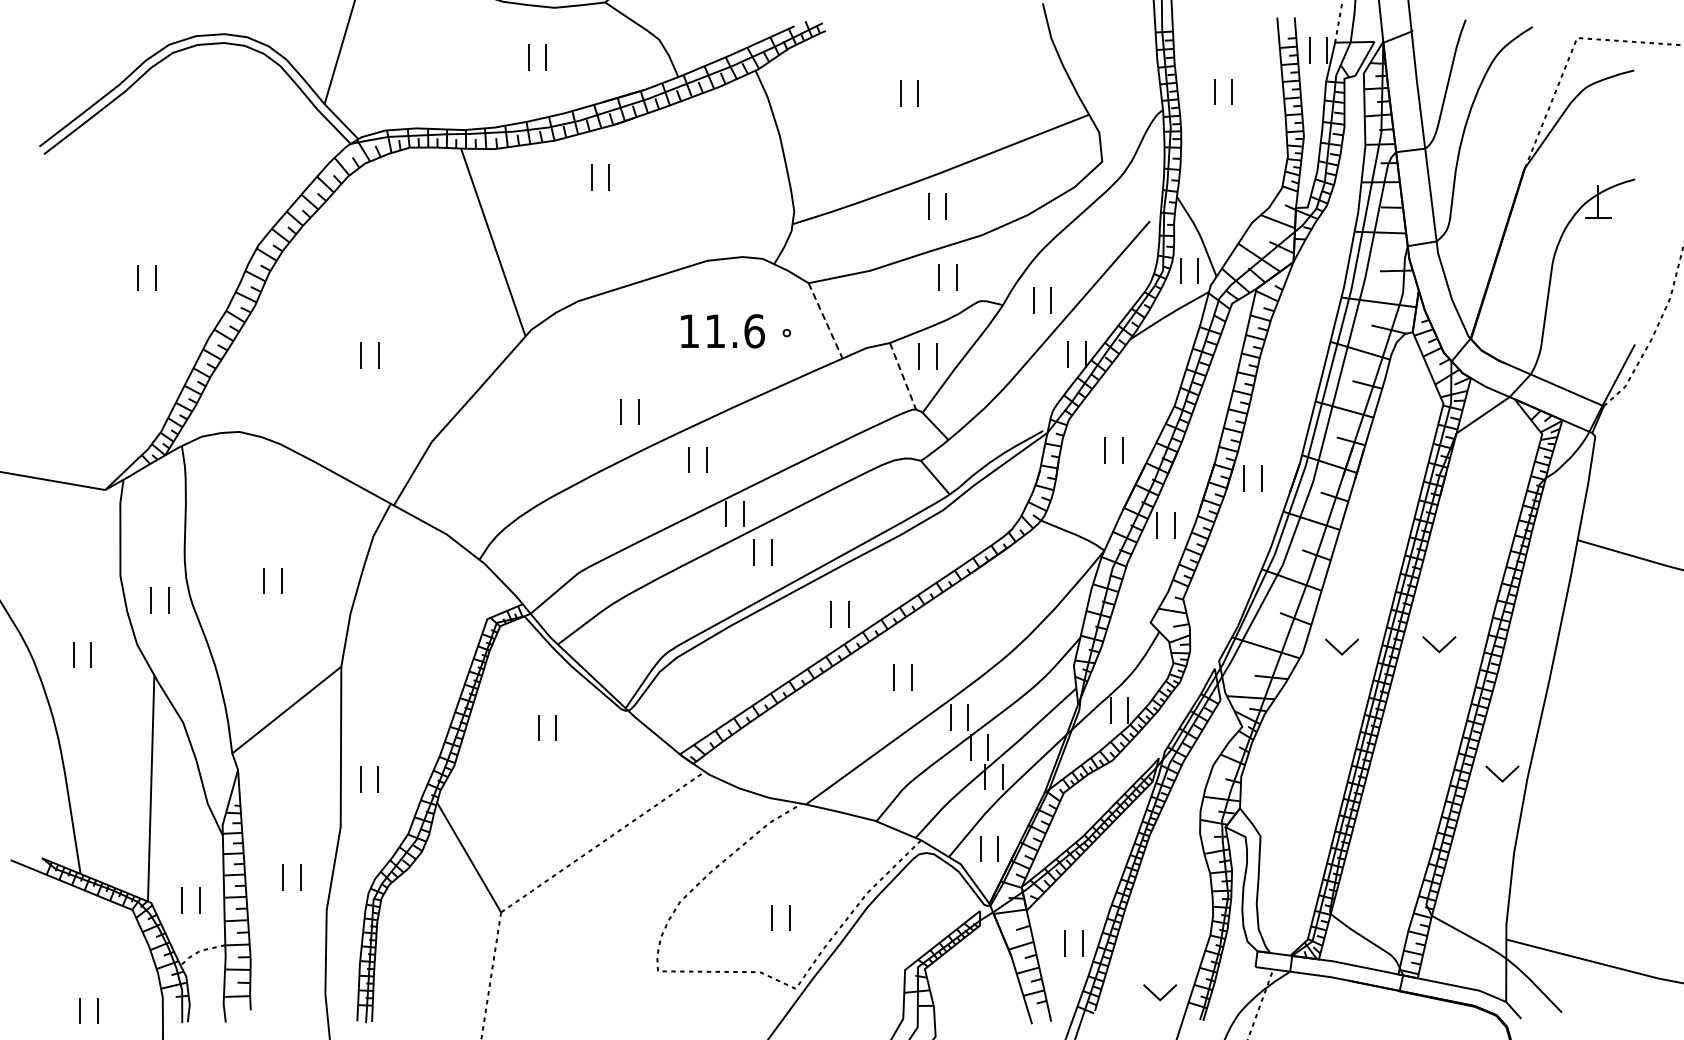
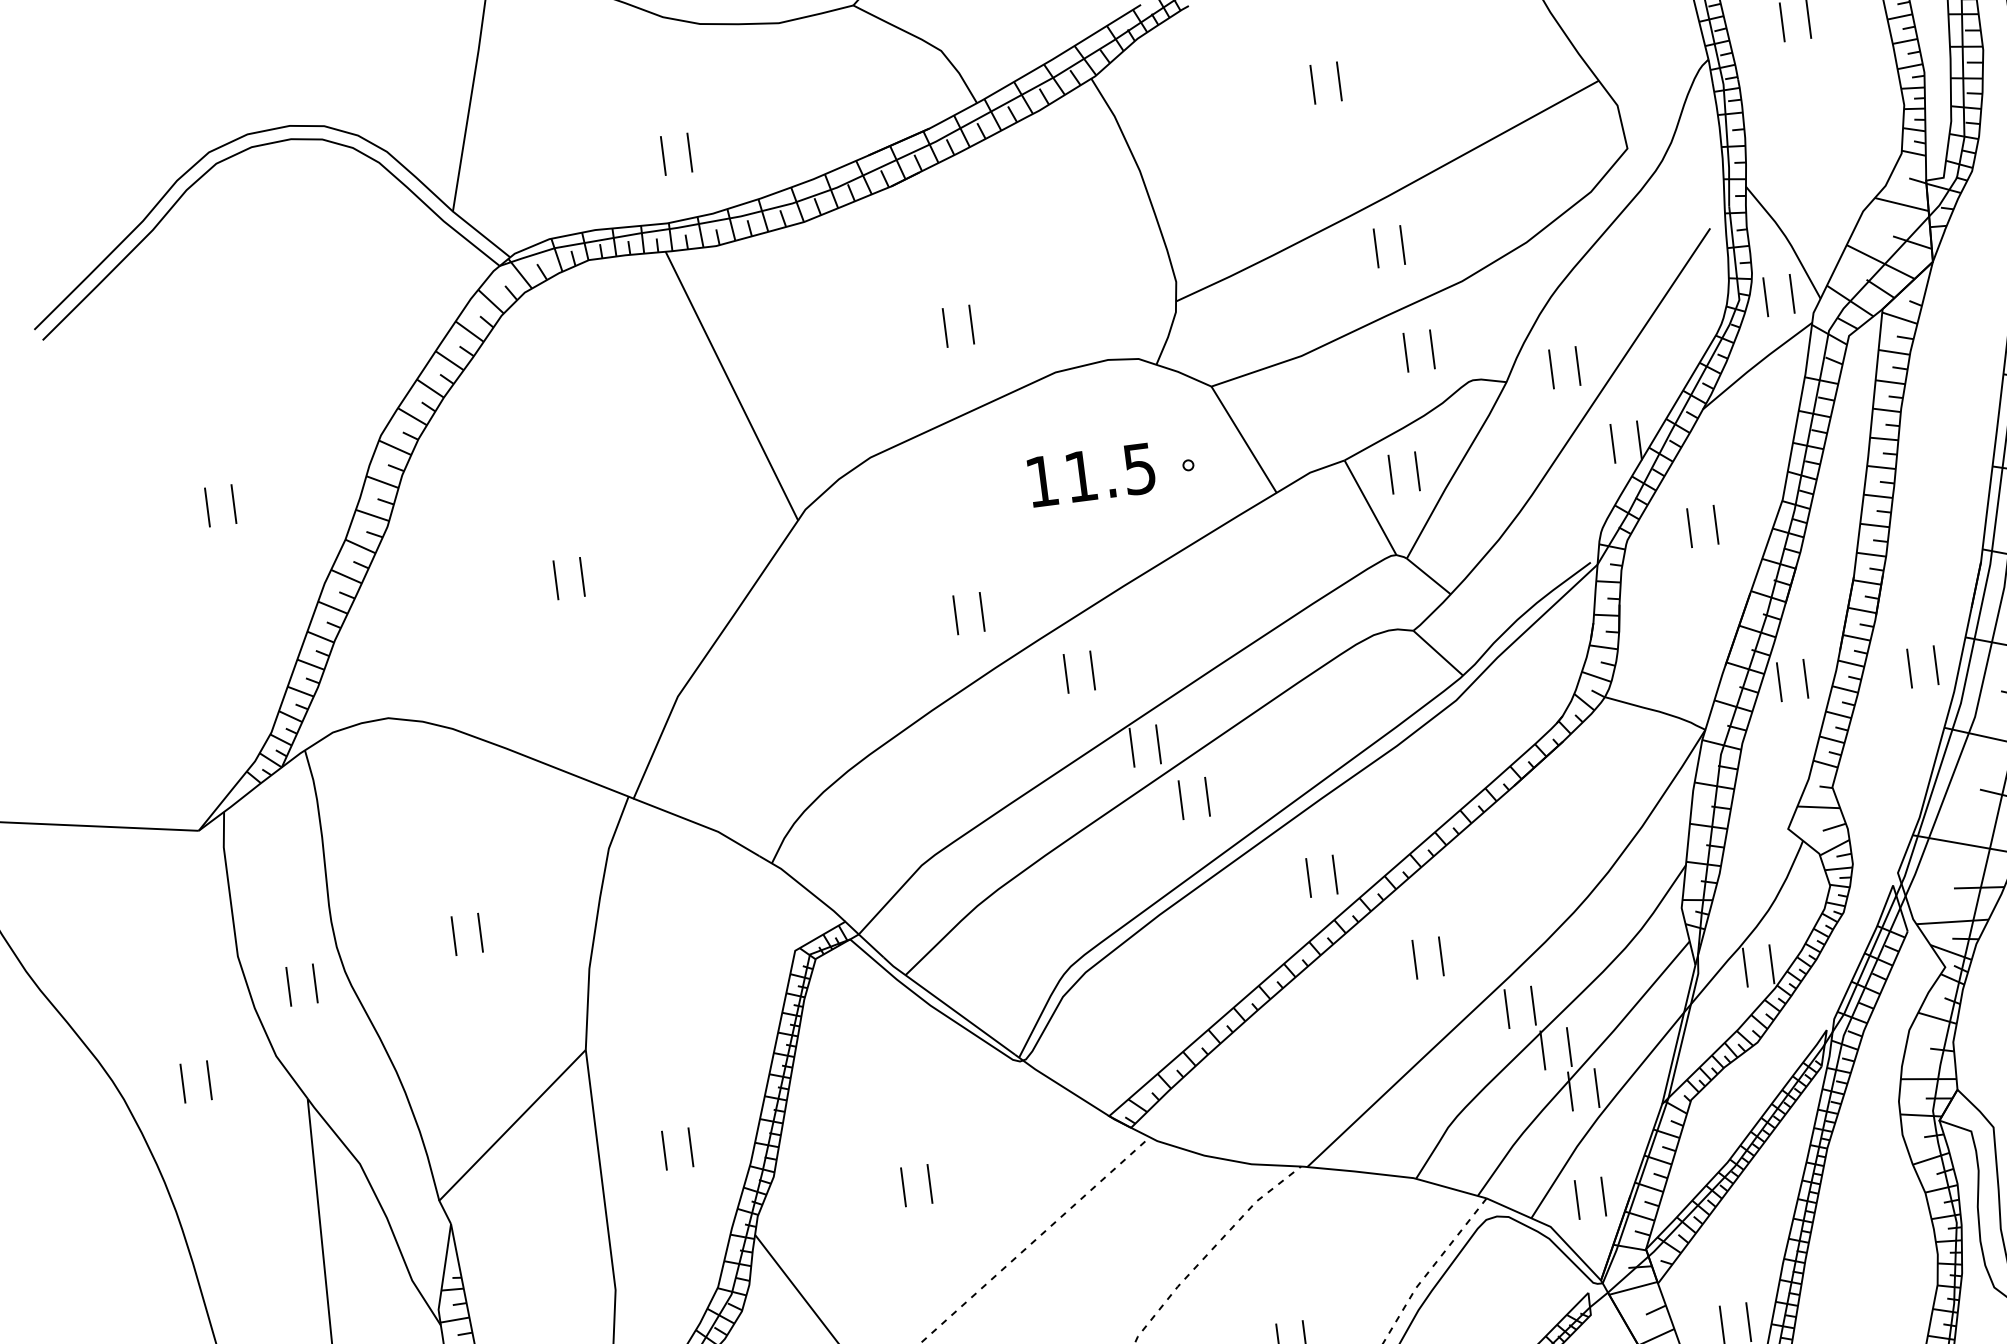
part: (529, 57) -> (664, 155), moved
part: (592, 177) -> (946, 328), moved
line: (825, 321) -> (1244, 440), dashed -> solid
text: (754, 331) -> (1139, 469), 11.6 -> 11.5
line: (903, 376) -> (1371, 507), dashed -> solid
part: (1105, 450) -> (1690, 527), moved
part: (1244, 478) -> (1910, 668), moved
part: (539, 727) -> (904, 1186), moved
part: (361, 779) -> (665, 1150), moved

